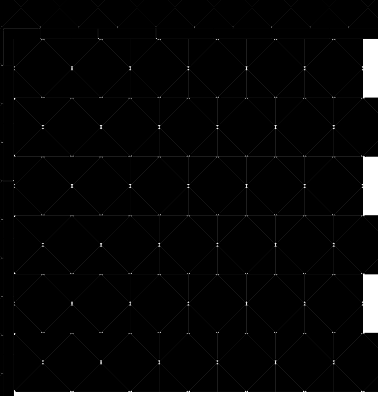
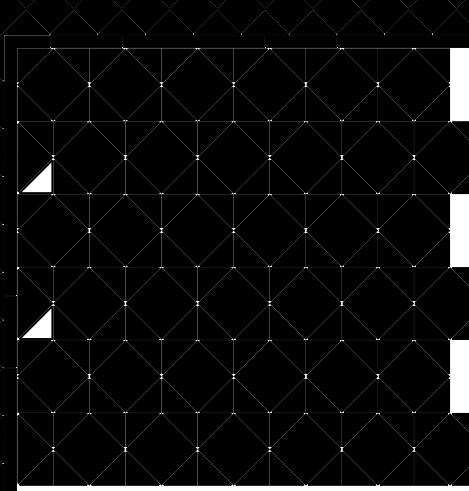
fill: (28, 142) -> (35, 176), removed
fill: (28, 260) -> (35, 322), removed

